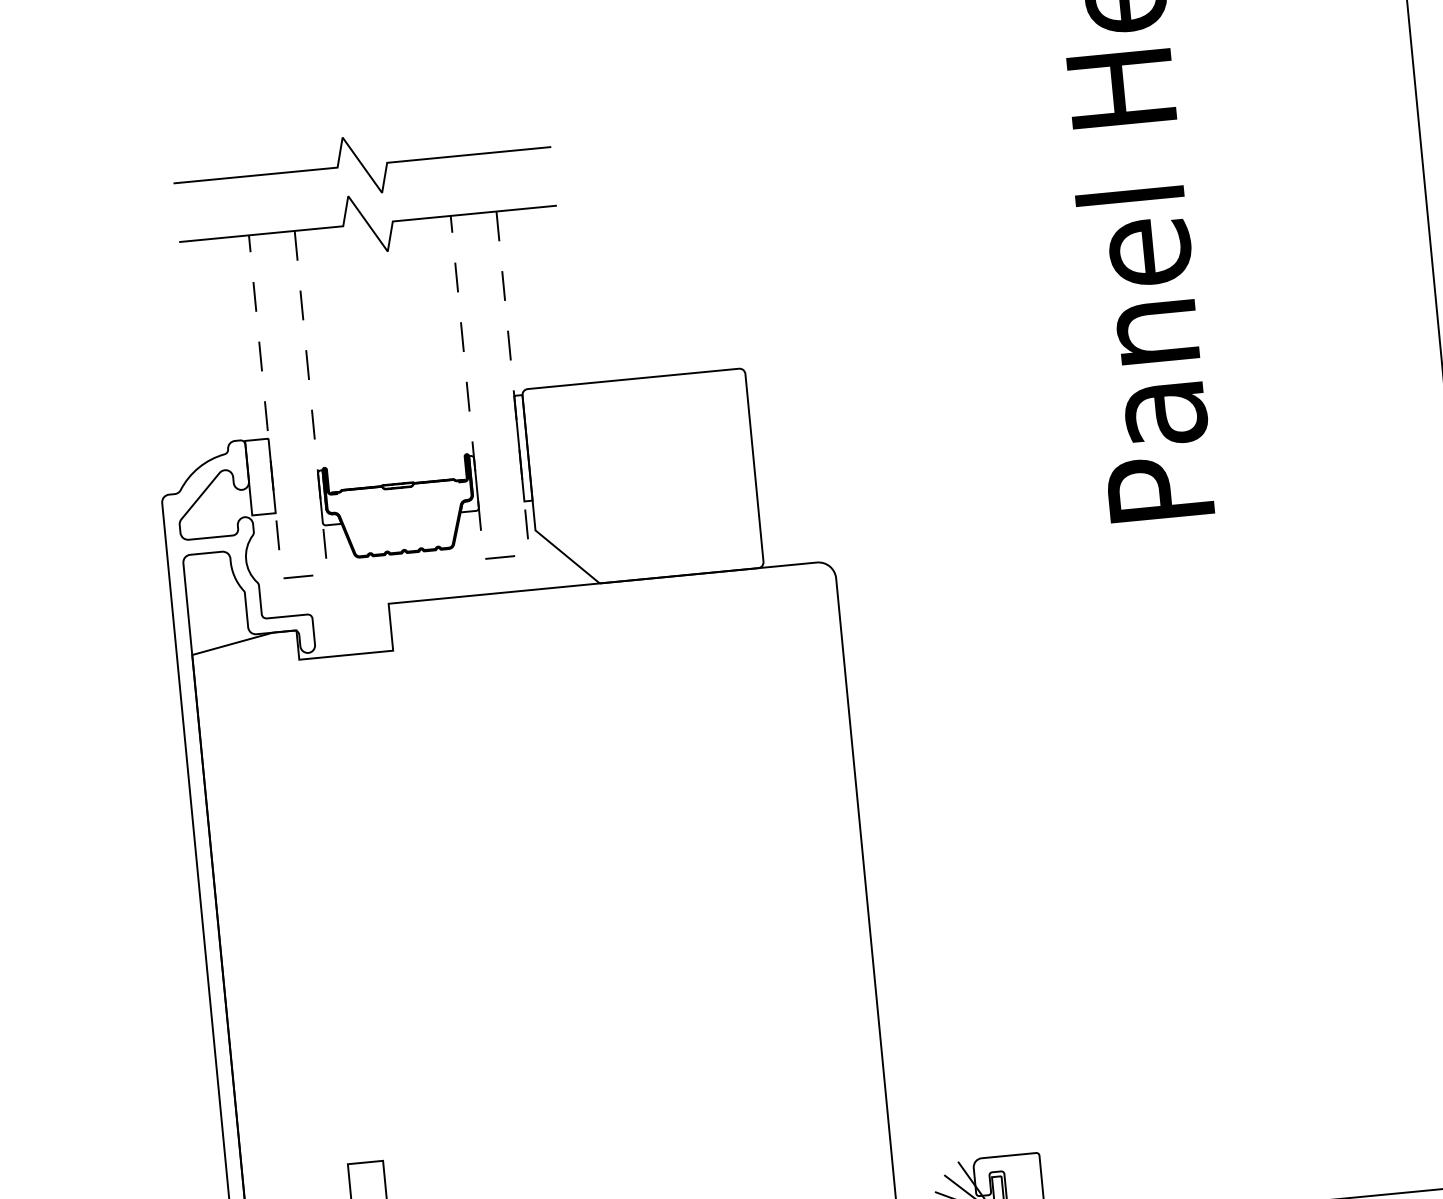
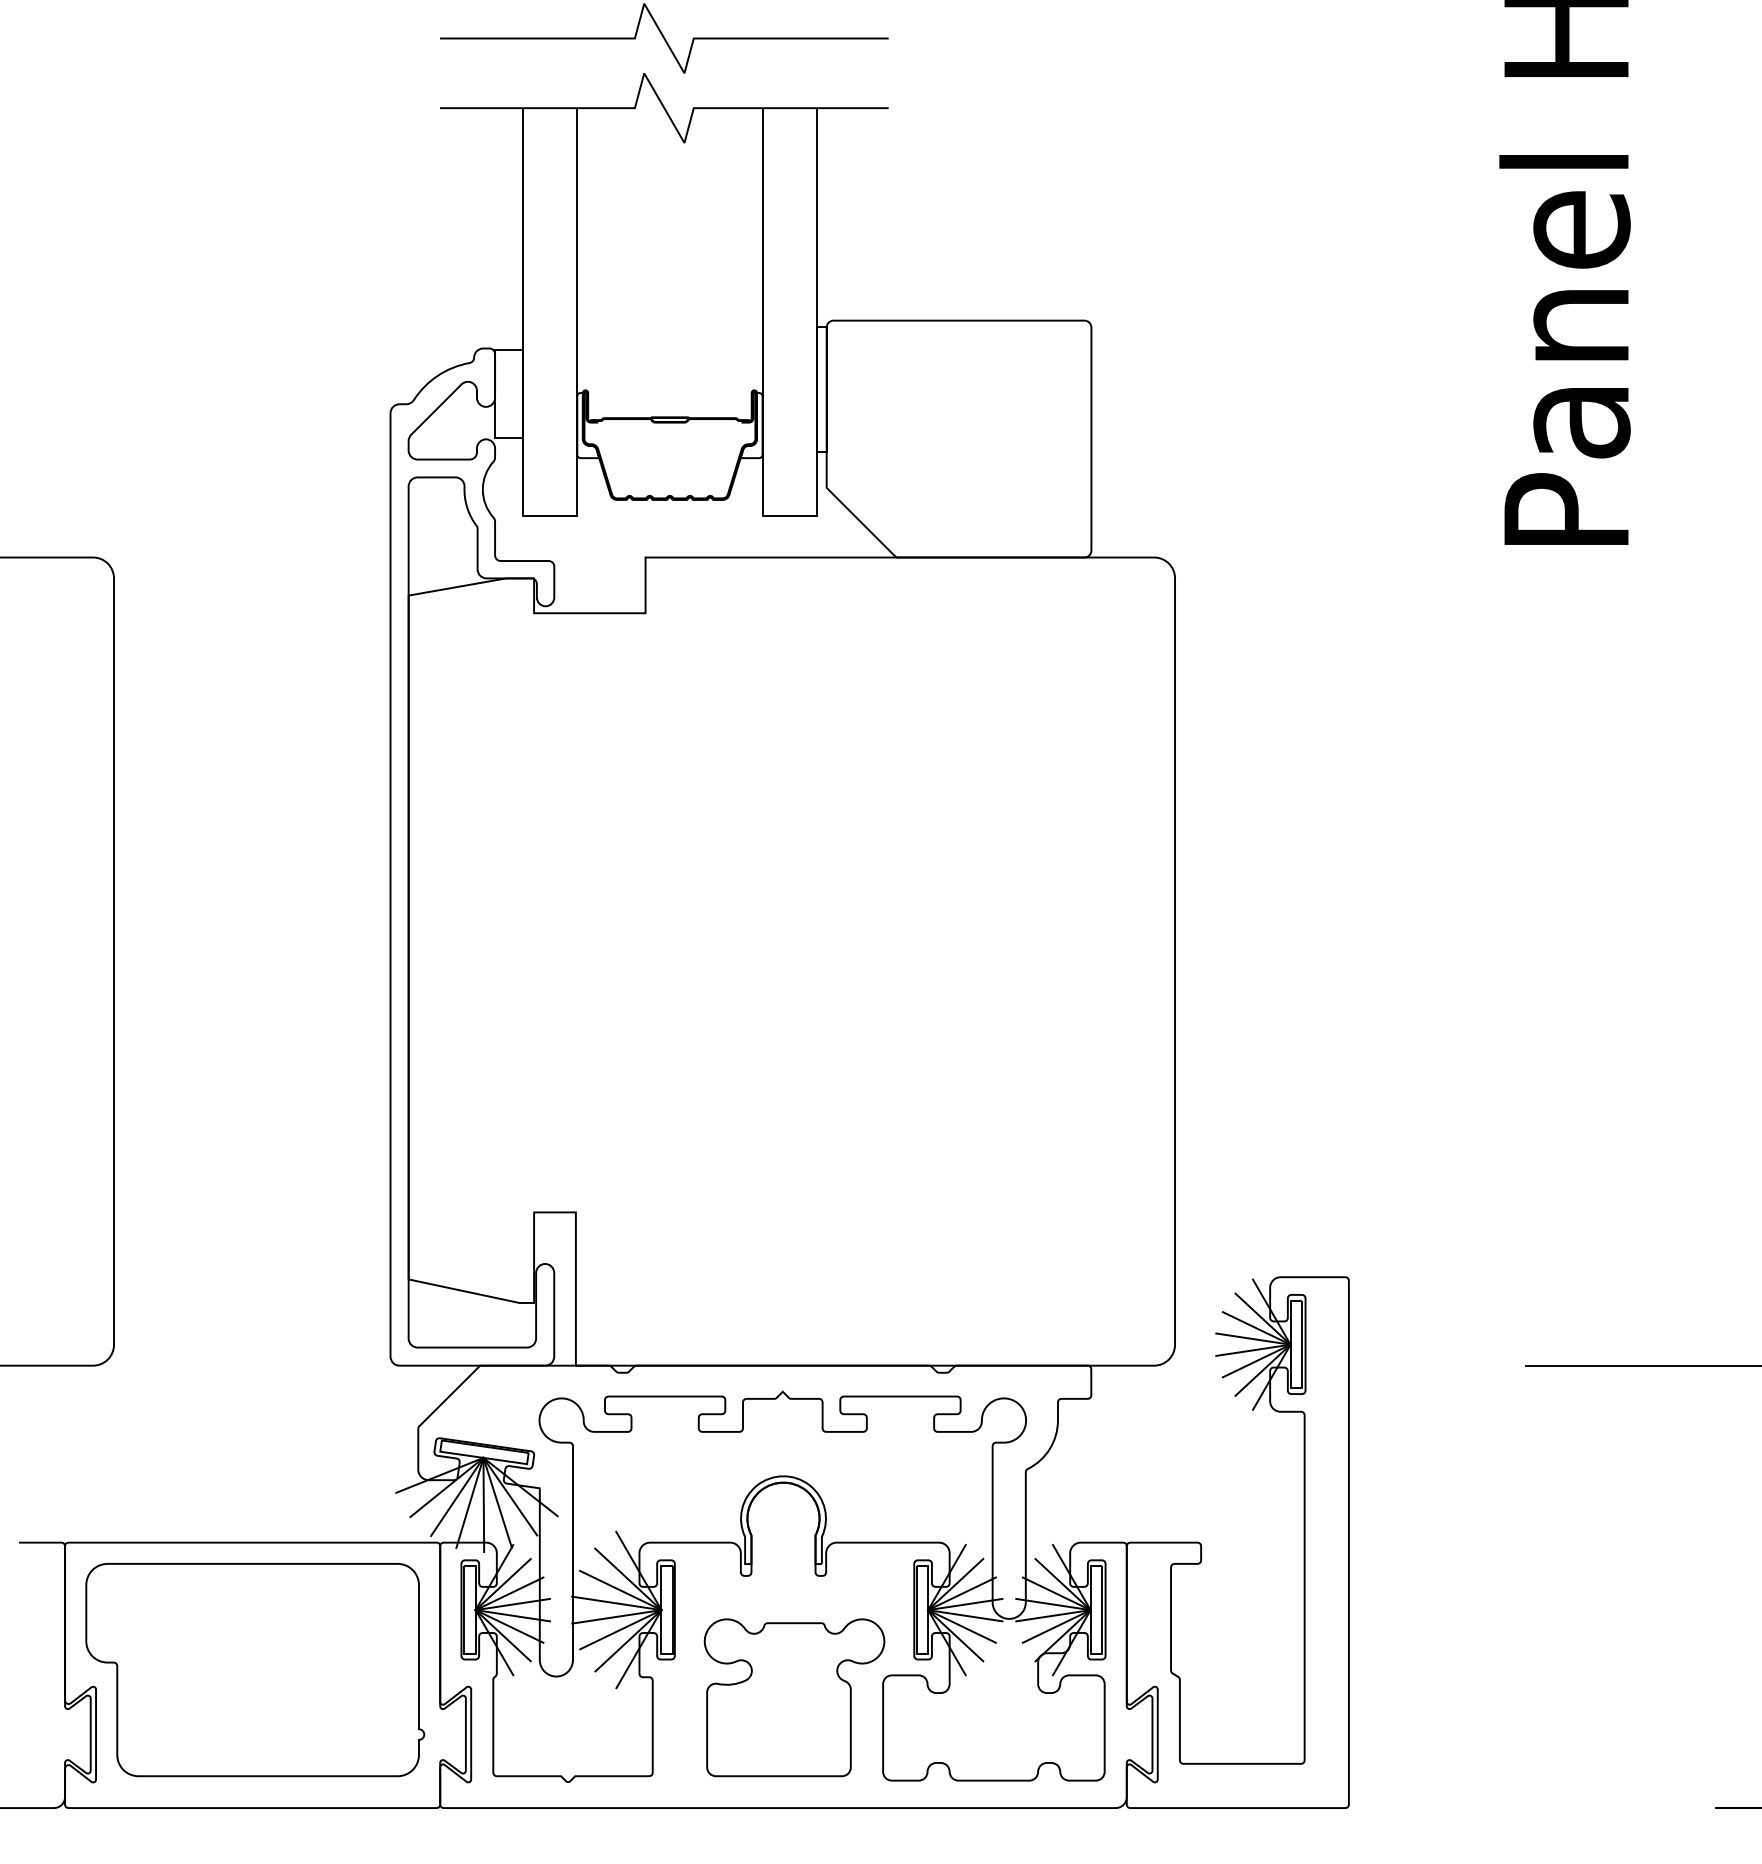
line: (506, 556) -> (789, 515), dashed -> solid
line: (304, 576) -> (549, 515), dashed -> solid

